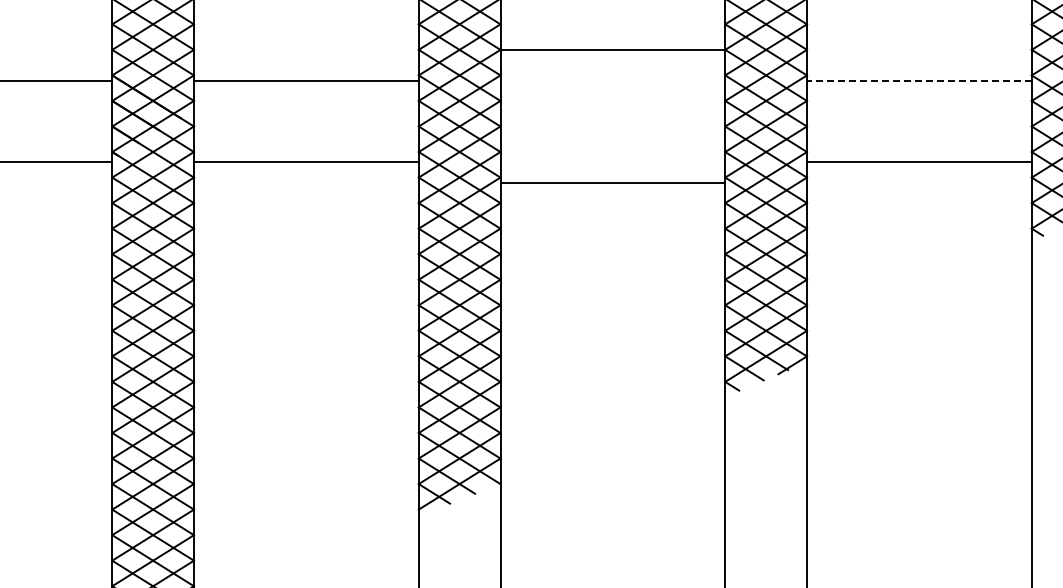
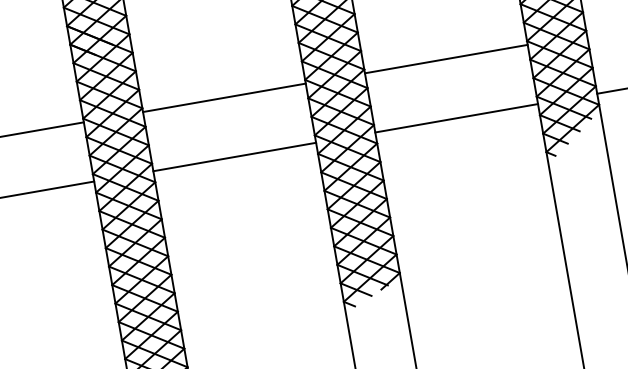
line: (612, 49) -> (224, 97), moved
line: (918, 80) -> (445, 59), dashed -> solid
line: (612, 183) -> (234, 157), moved

